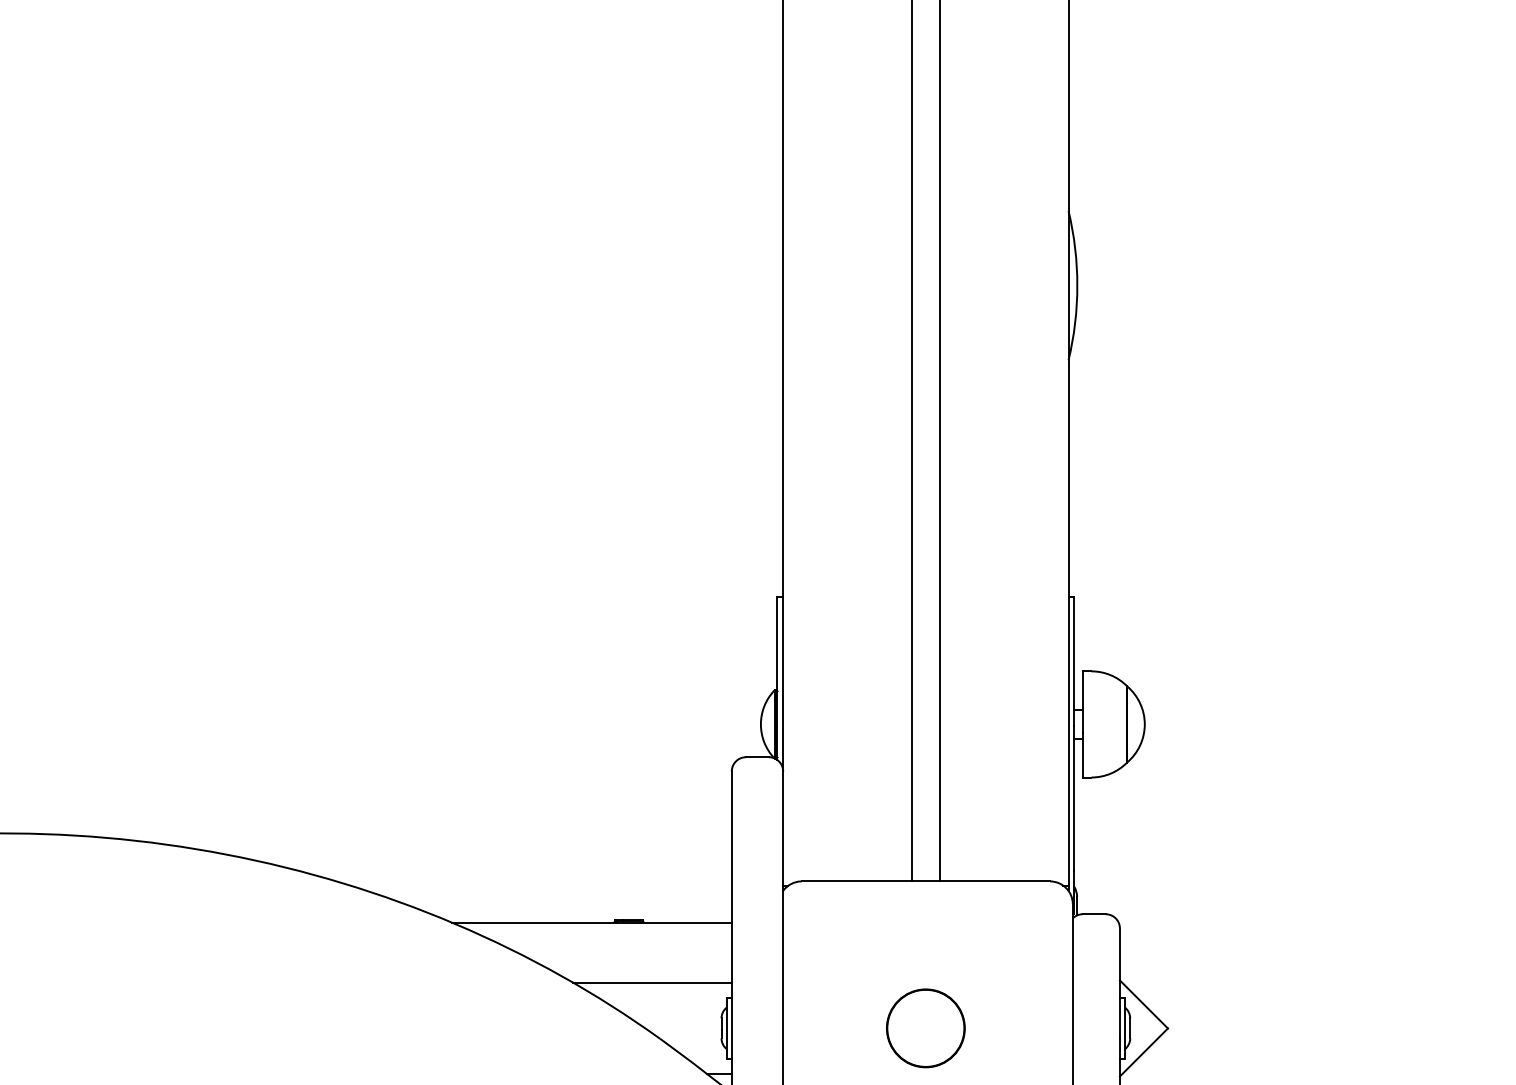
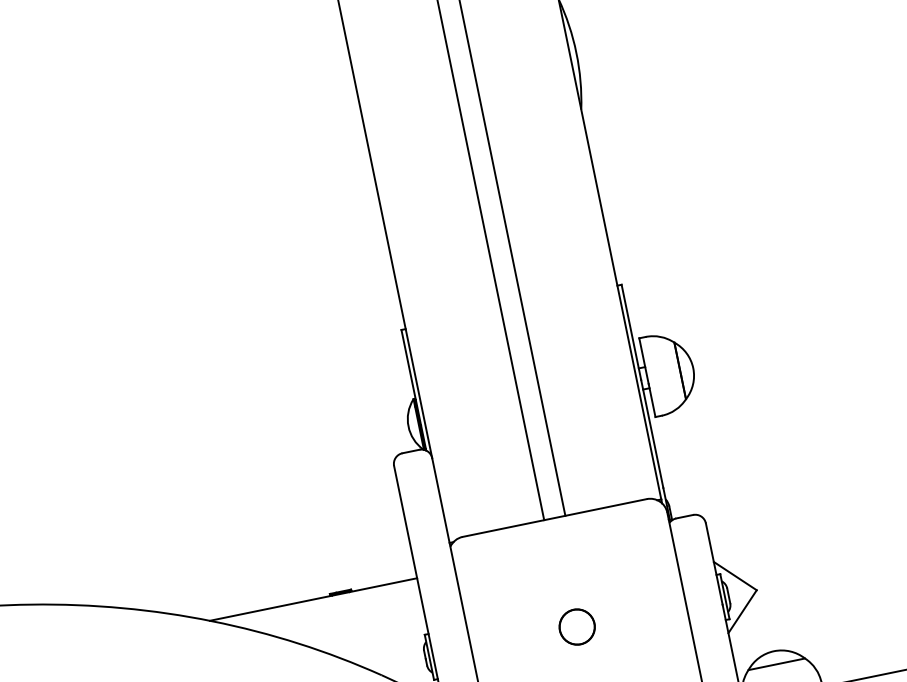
line: (652, 982) -> (367, 634), removed
part: (925, 1028) -> (576, 627), size x0.6

